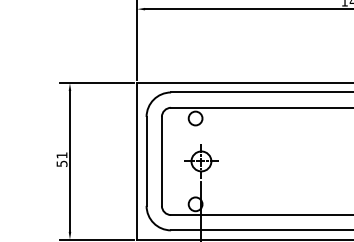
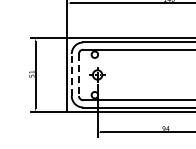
line: (146, 160) -> (71, 74), solid -> dashed
line: (160, 160) -> (78, 74), solid -> dashed

